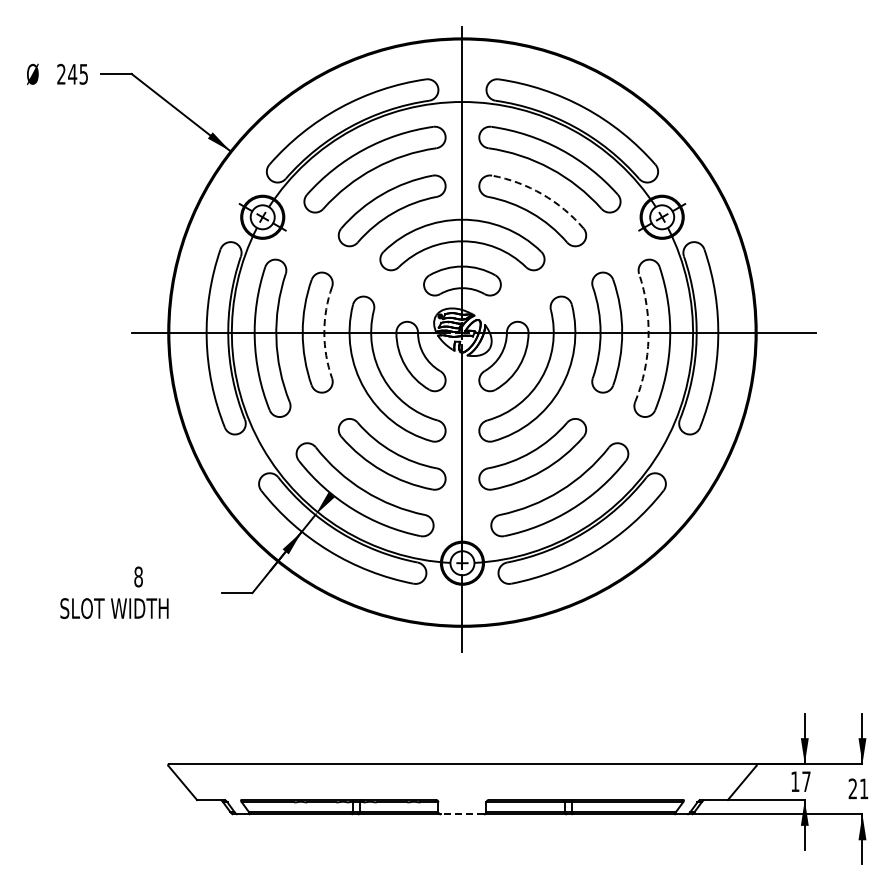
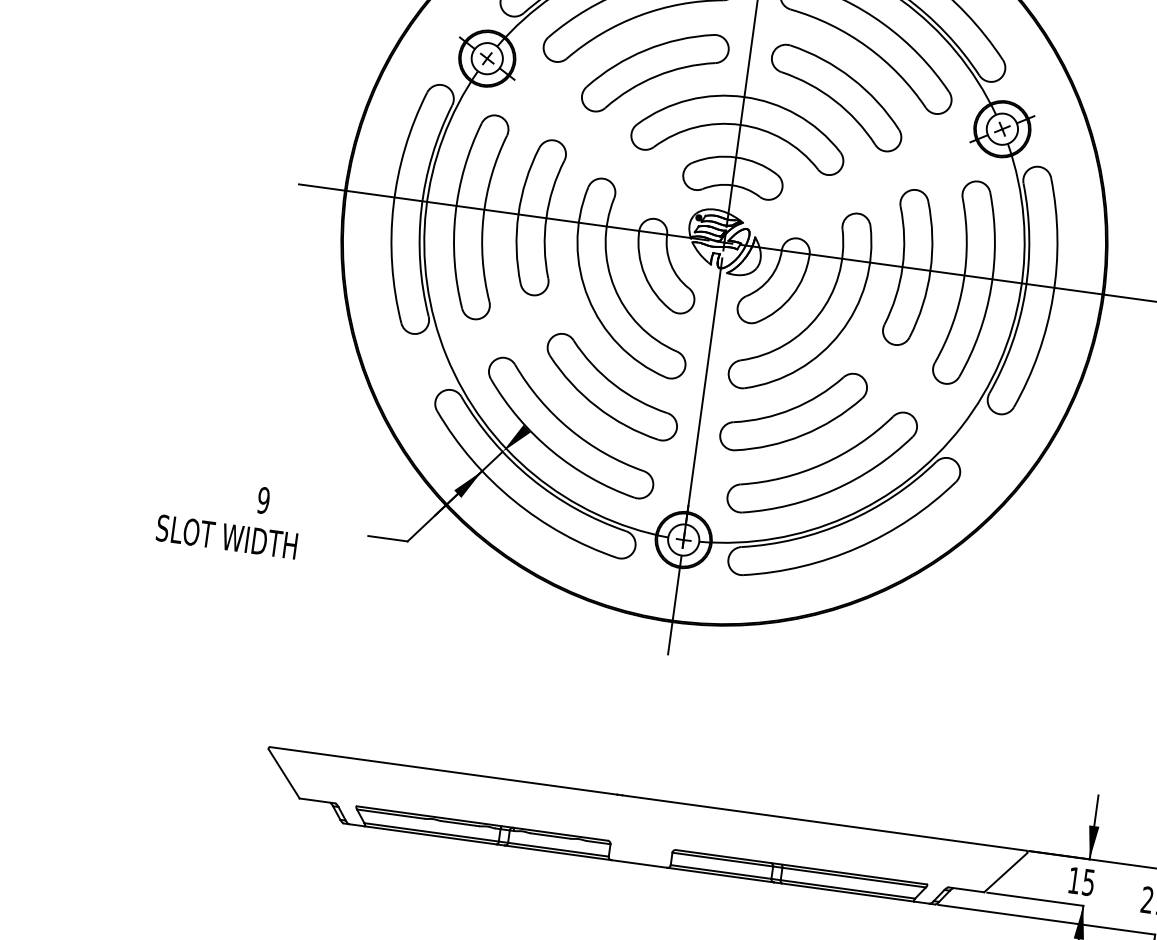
arc: (542, 194) -> (852, 78), dashed -> solid
arc: (324, 332) -> (546, 218), dashed -> solid
arc: (648, 338) -> (963, 283), dashed -> solid
text: (138, 576) -> (263, 499), 8 -> 9
text: (806, 781) -> (1088, 882), 17 -> 15
line: (462, 814) -> (639, 864), dashed -> solid

